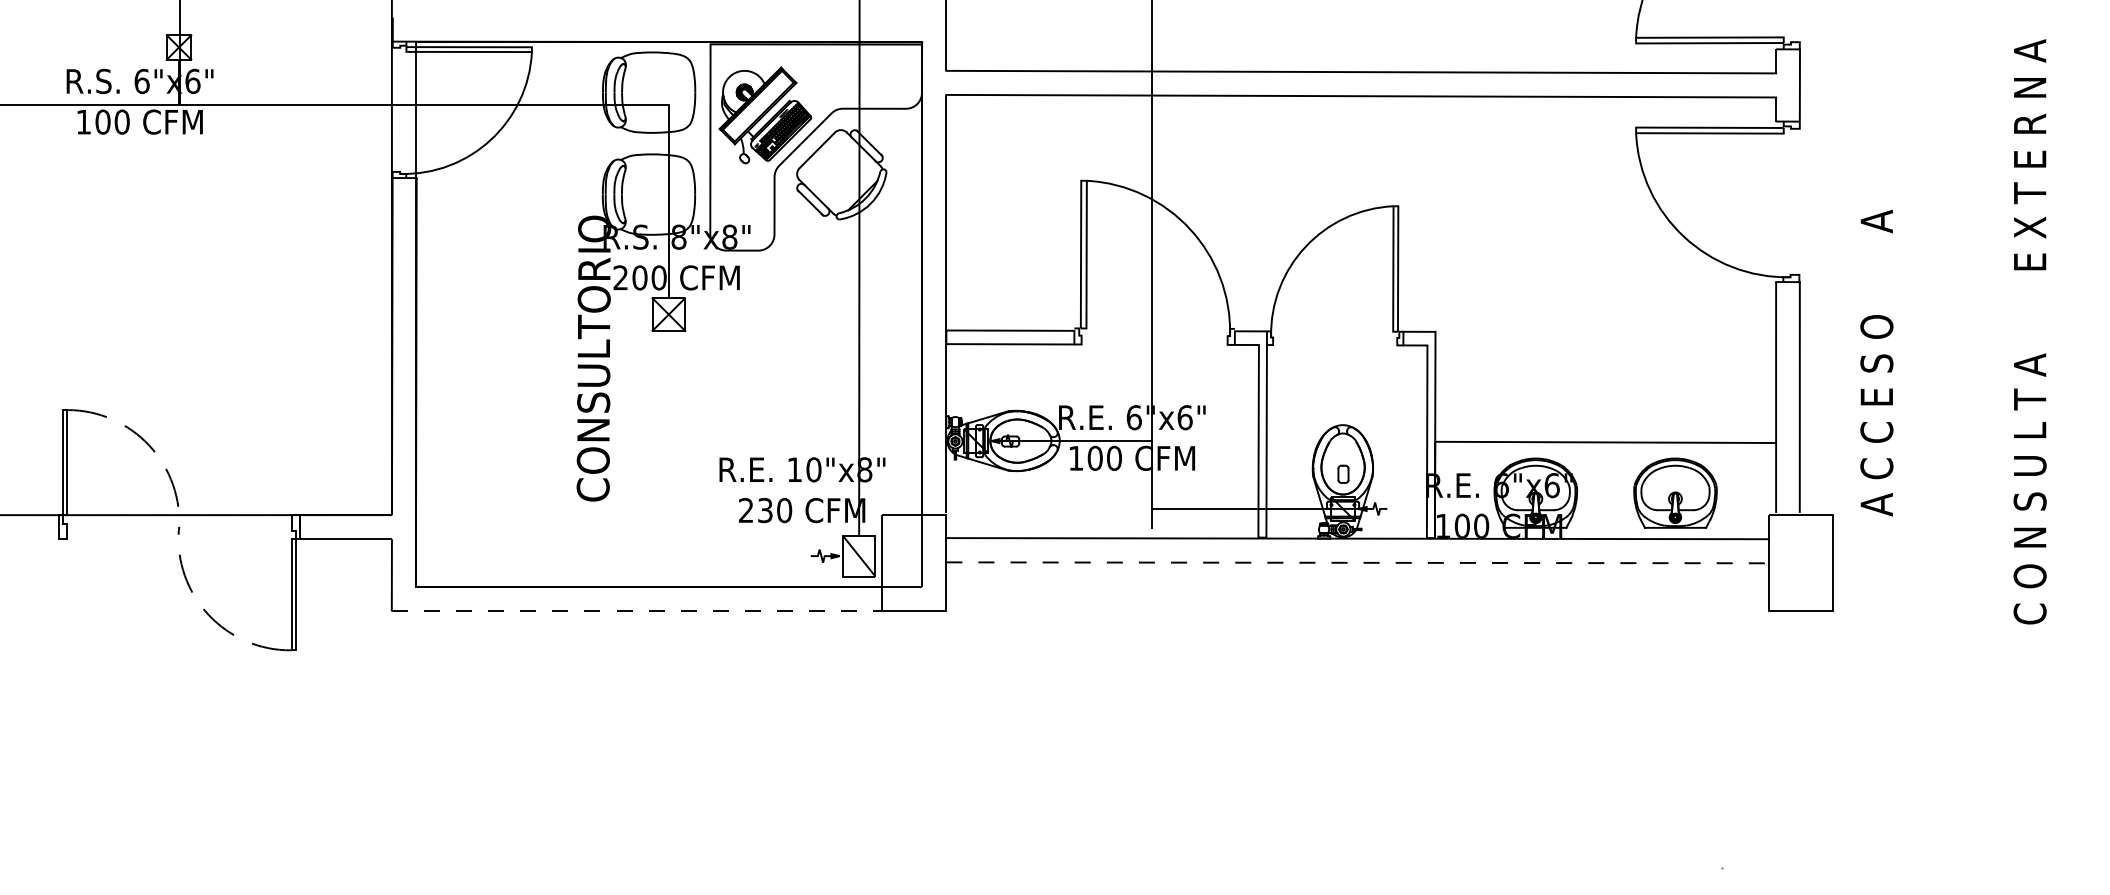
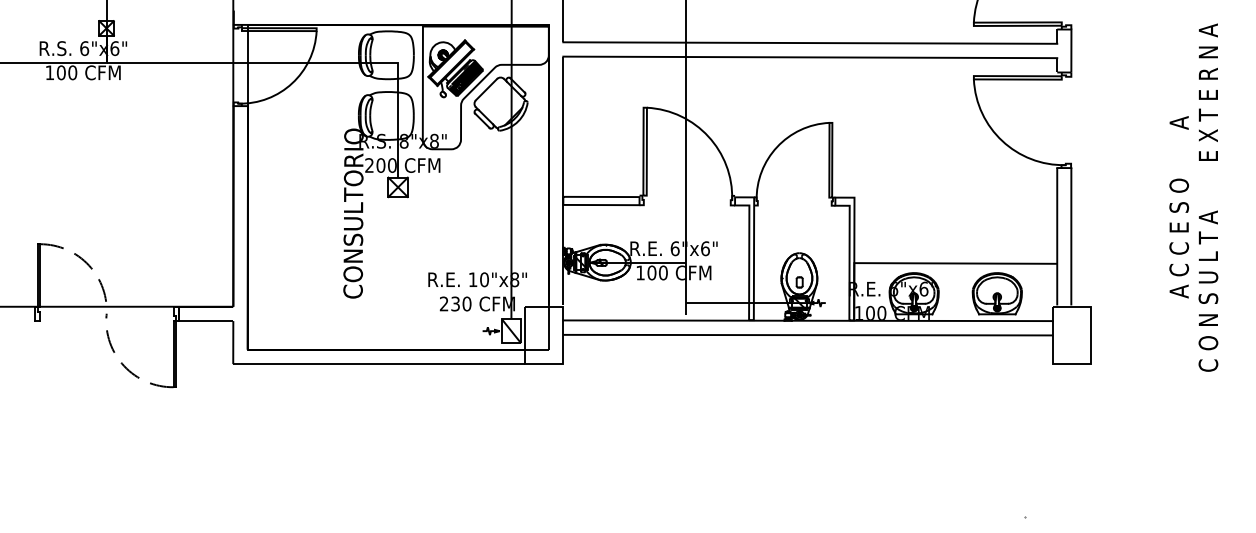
text: (1877, 363) -> (1179, 207), moved
line: (1358, 563) -> (808, 335), dashed -> solid
line: (637, 612) -> (379, 364), dashed -> solid

